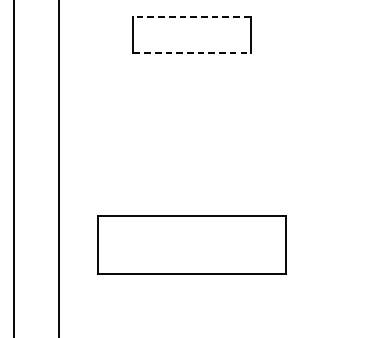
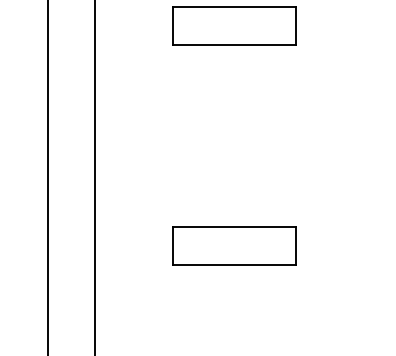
line: (191, 16) -> (234, 6), dashed -> solid
line: (192, 52) -> (235, 44), dashed -> solid
part: (191, 244) -> (234, 245), size x0.62

